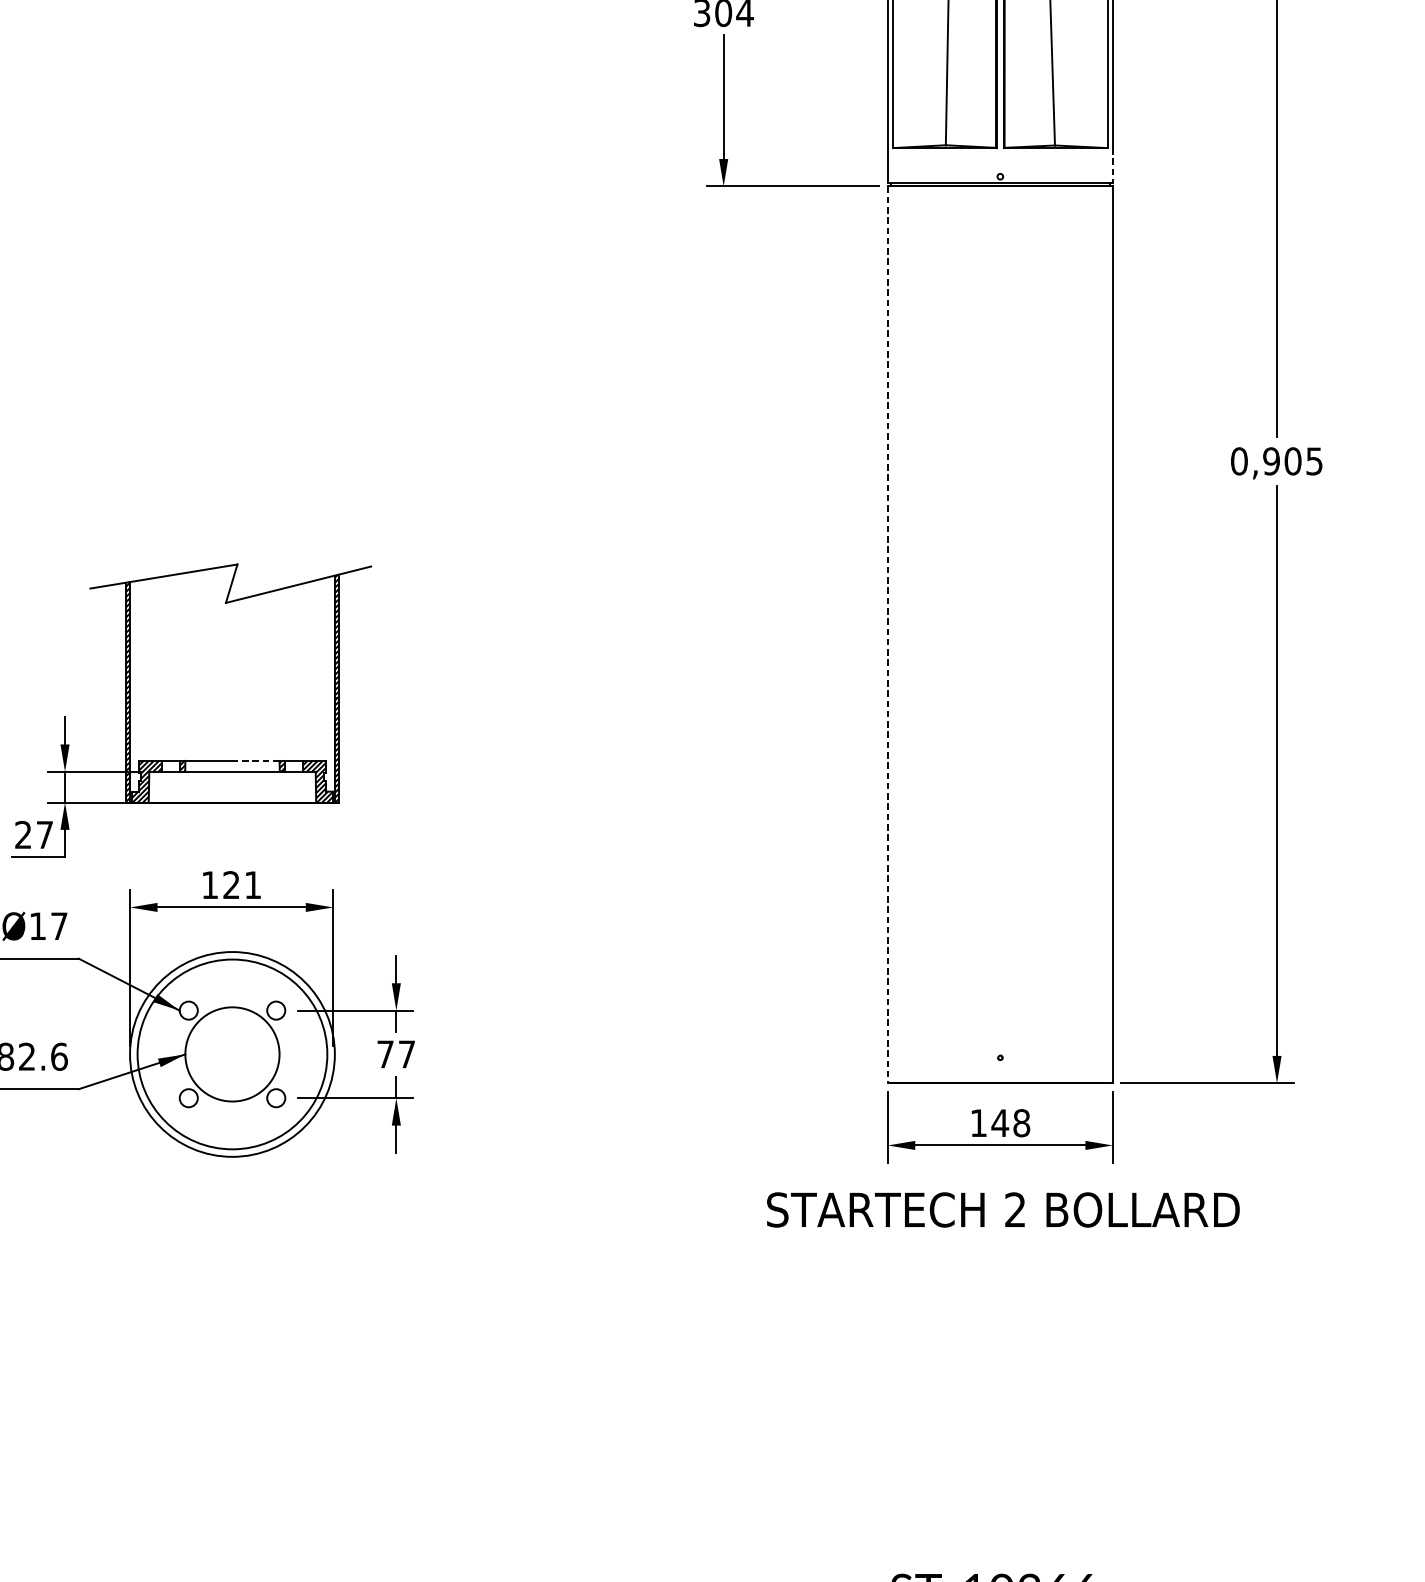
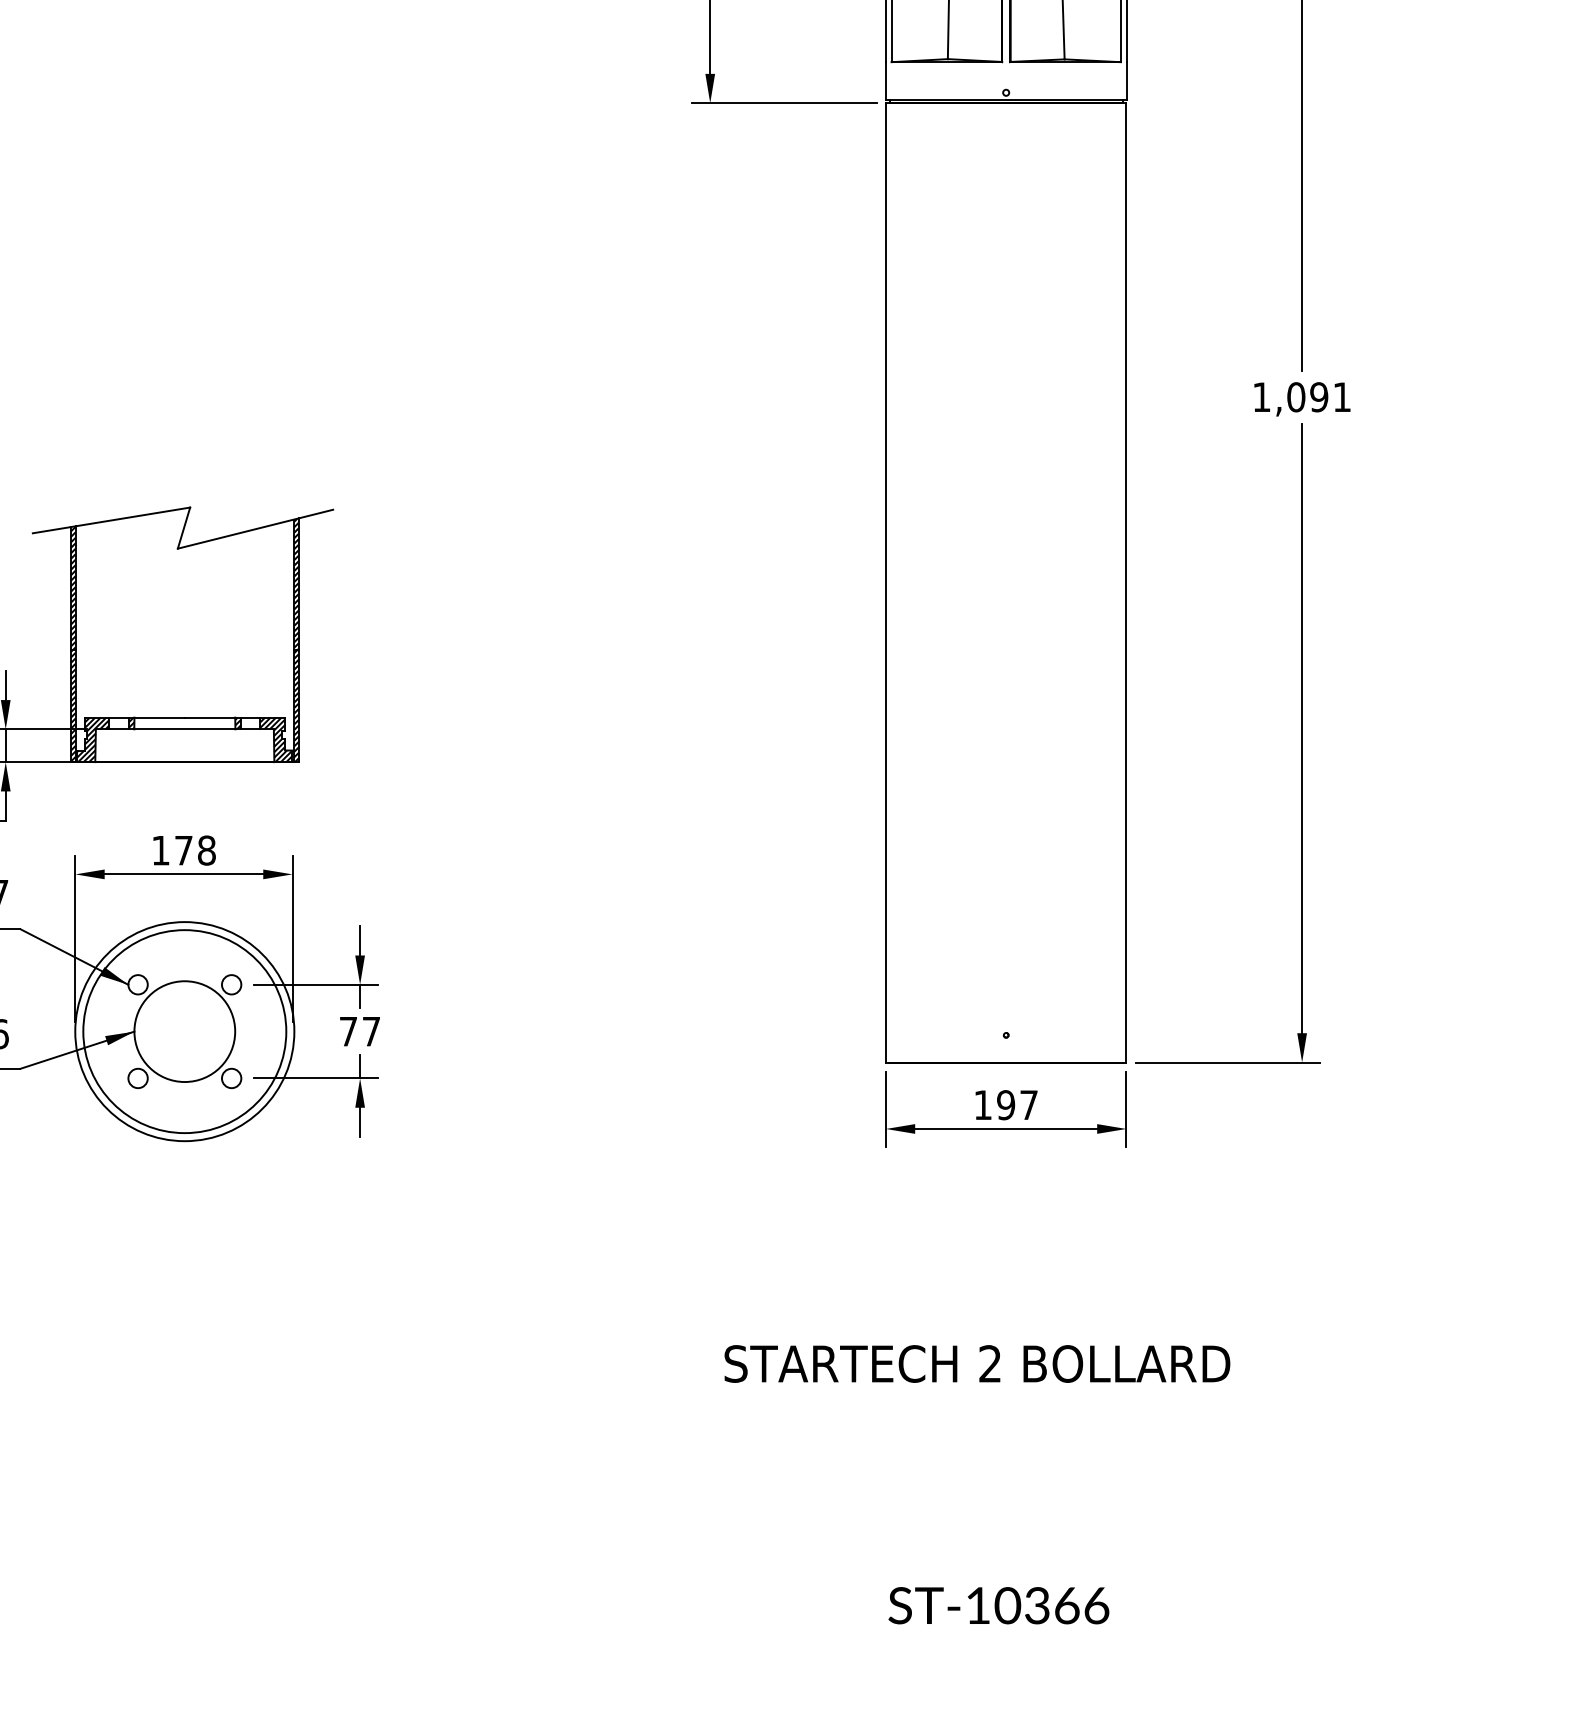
line: (1112, 165) -> (1126, 80), dashed -> solid
text: (1276, 461) -> (1301, 397), 0,905 -> 1,091
line: (887, 634) -> (885, 582), dashed -> solid
line: (255, 760) -> (209, 717), dashed -> solid
text: (242, 885) -> (195, 850), 121 -> 178
text: (1010, 1123) -> (1017, 1105), 148 -> 197
text: (1003, 1209) -> (977, 1363), moved

